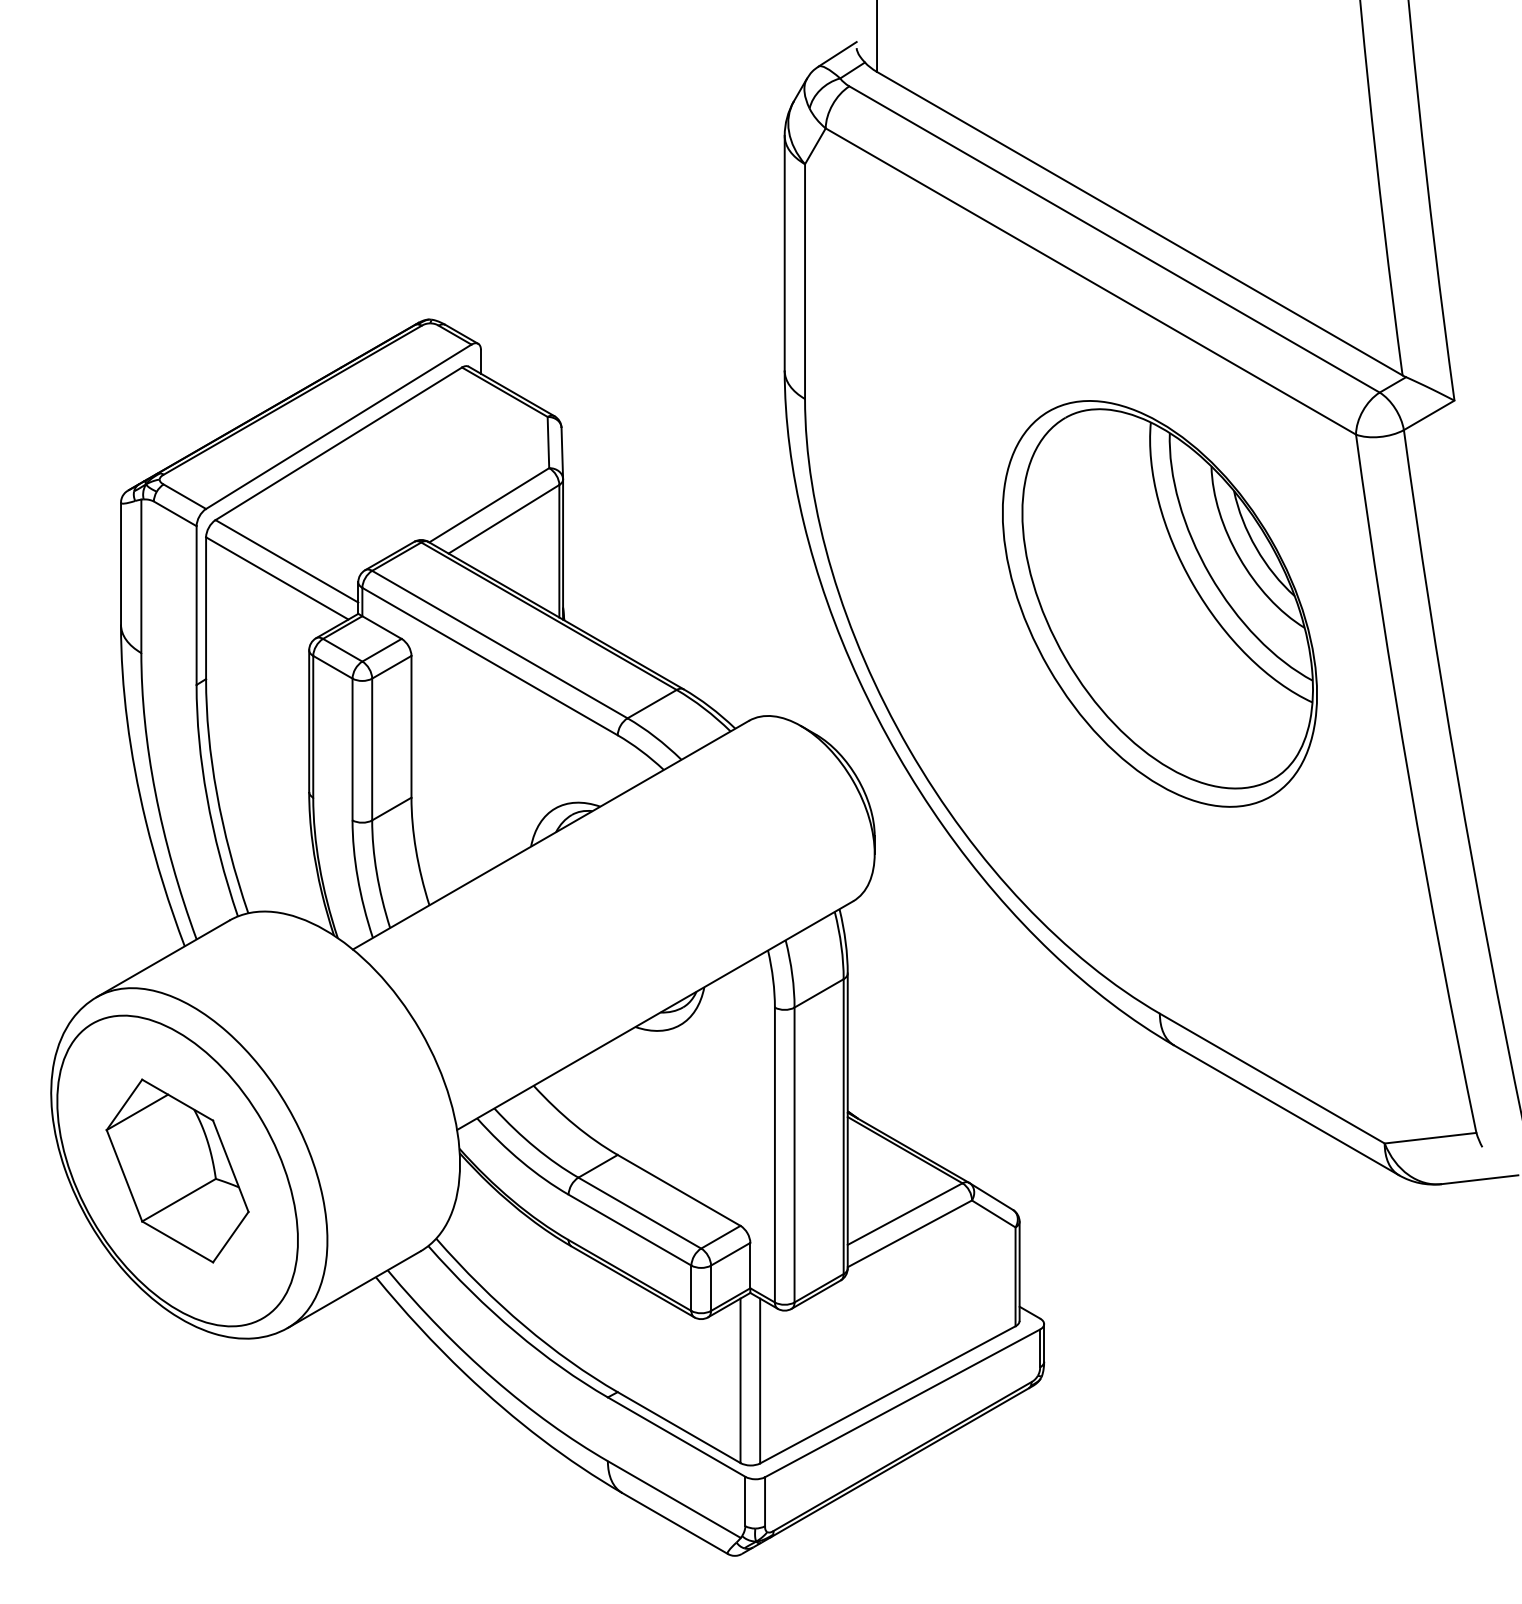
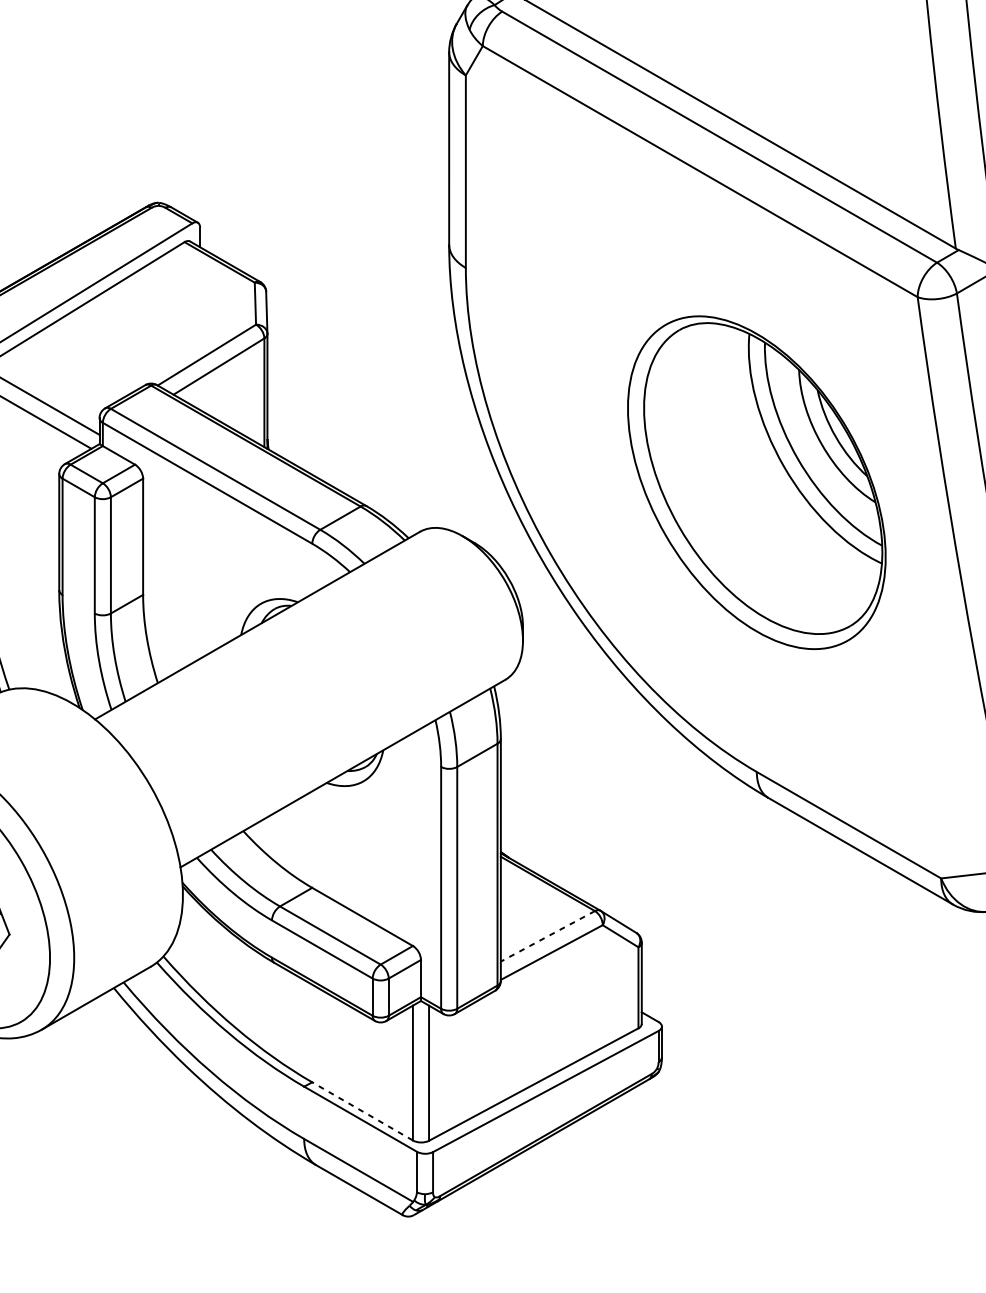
part: (1159, 603) -> (756, 482), moved
line: (904, 1214) -> (547, 936), solid -> dashed
line: (679, 1427) -> (362, 1111), solid -> dashed

